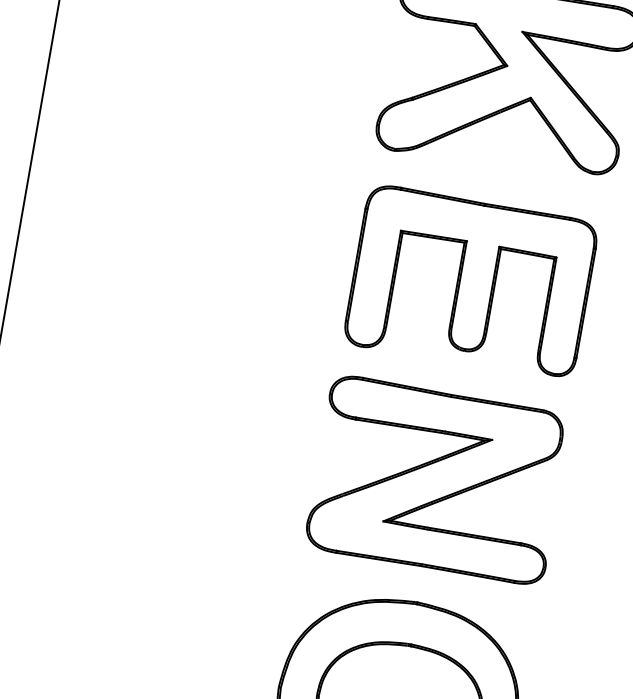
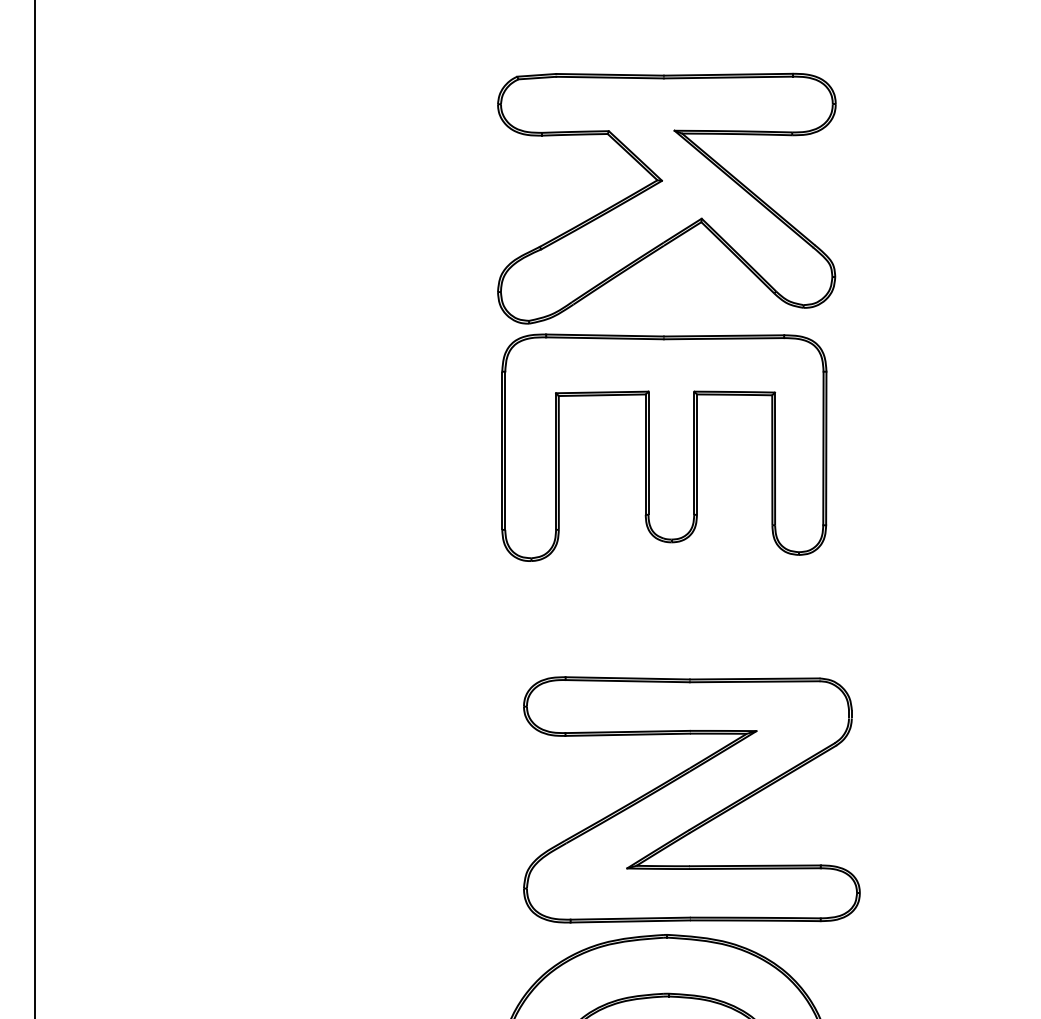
part: (471, 282) -> (664, 447), moved
part: (437, 480) -> (691, 799), moved

